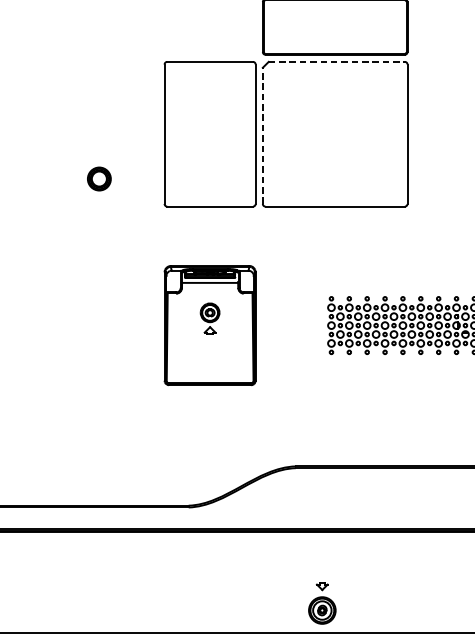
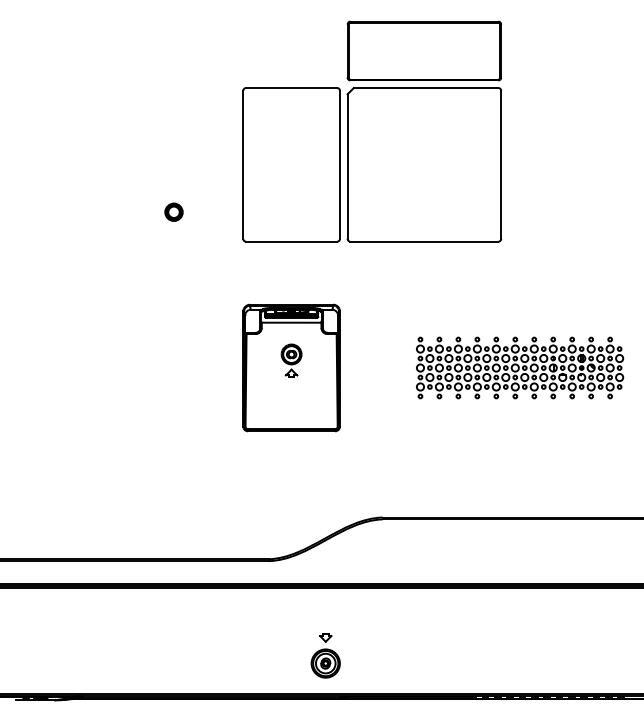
line: (337, 62) -> (426, 88), dashed -> solid
line: (262, 135) -> (347, 166), dashed -> solid
part: (98, 178) -> (173, 211), size x0.71
part: (322, 602) -> (325, 655), moved

